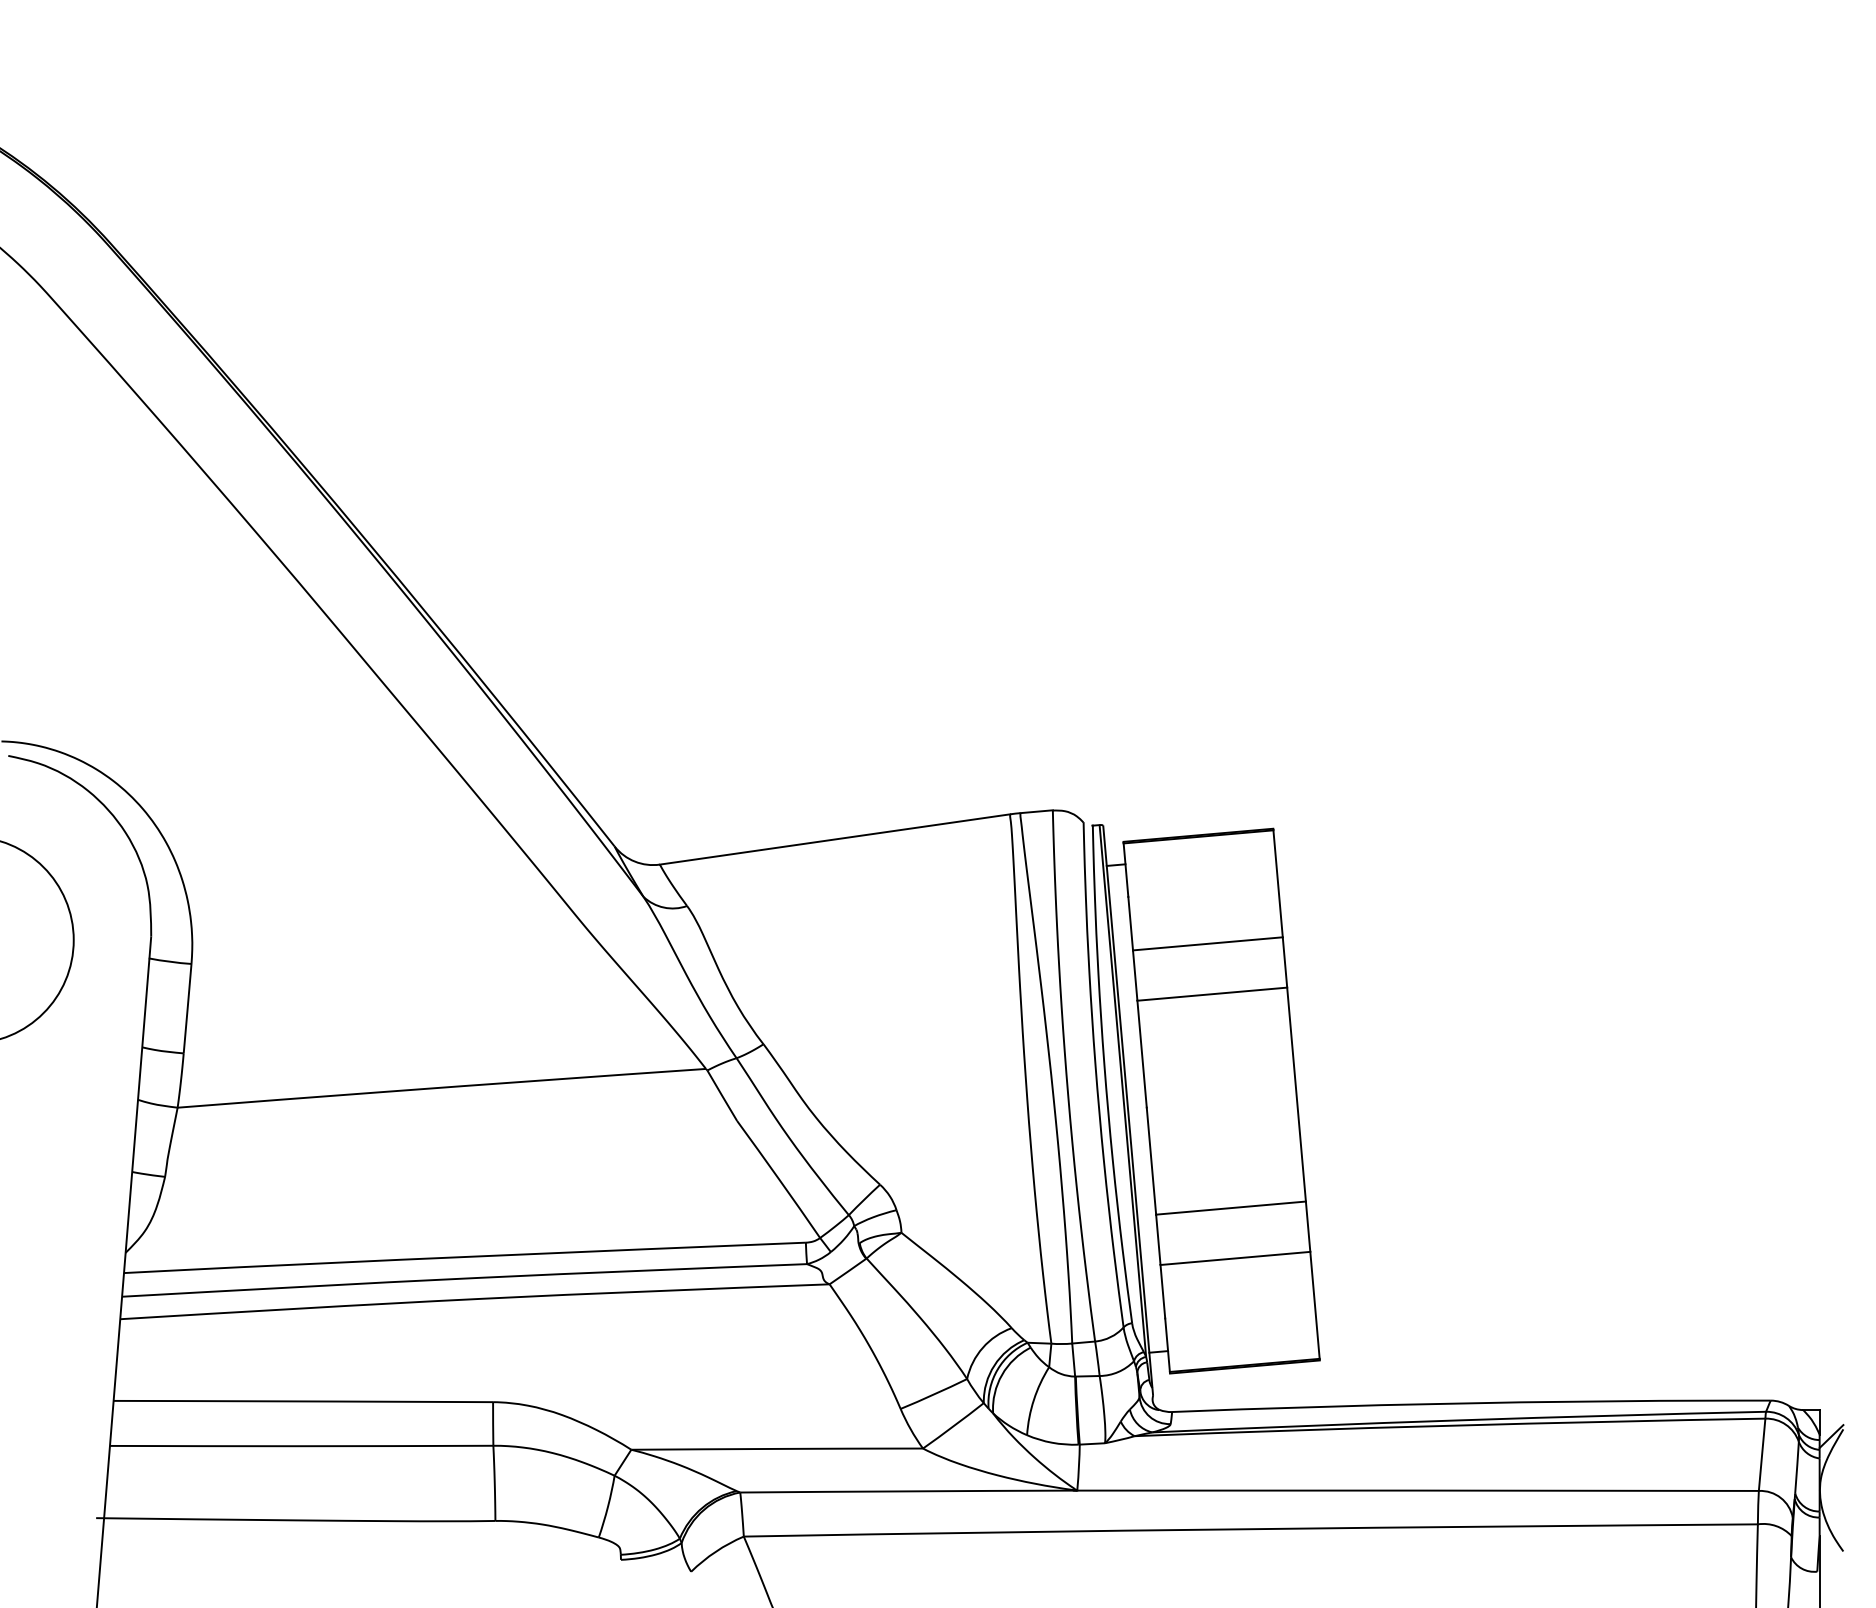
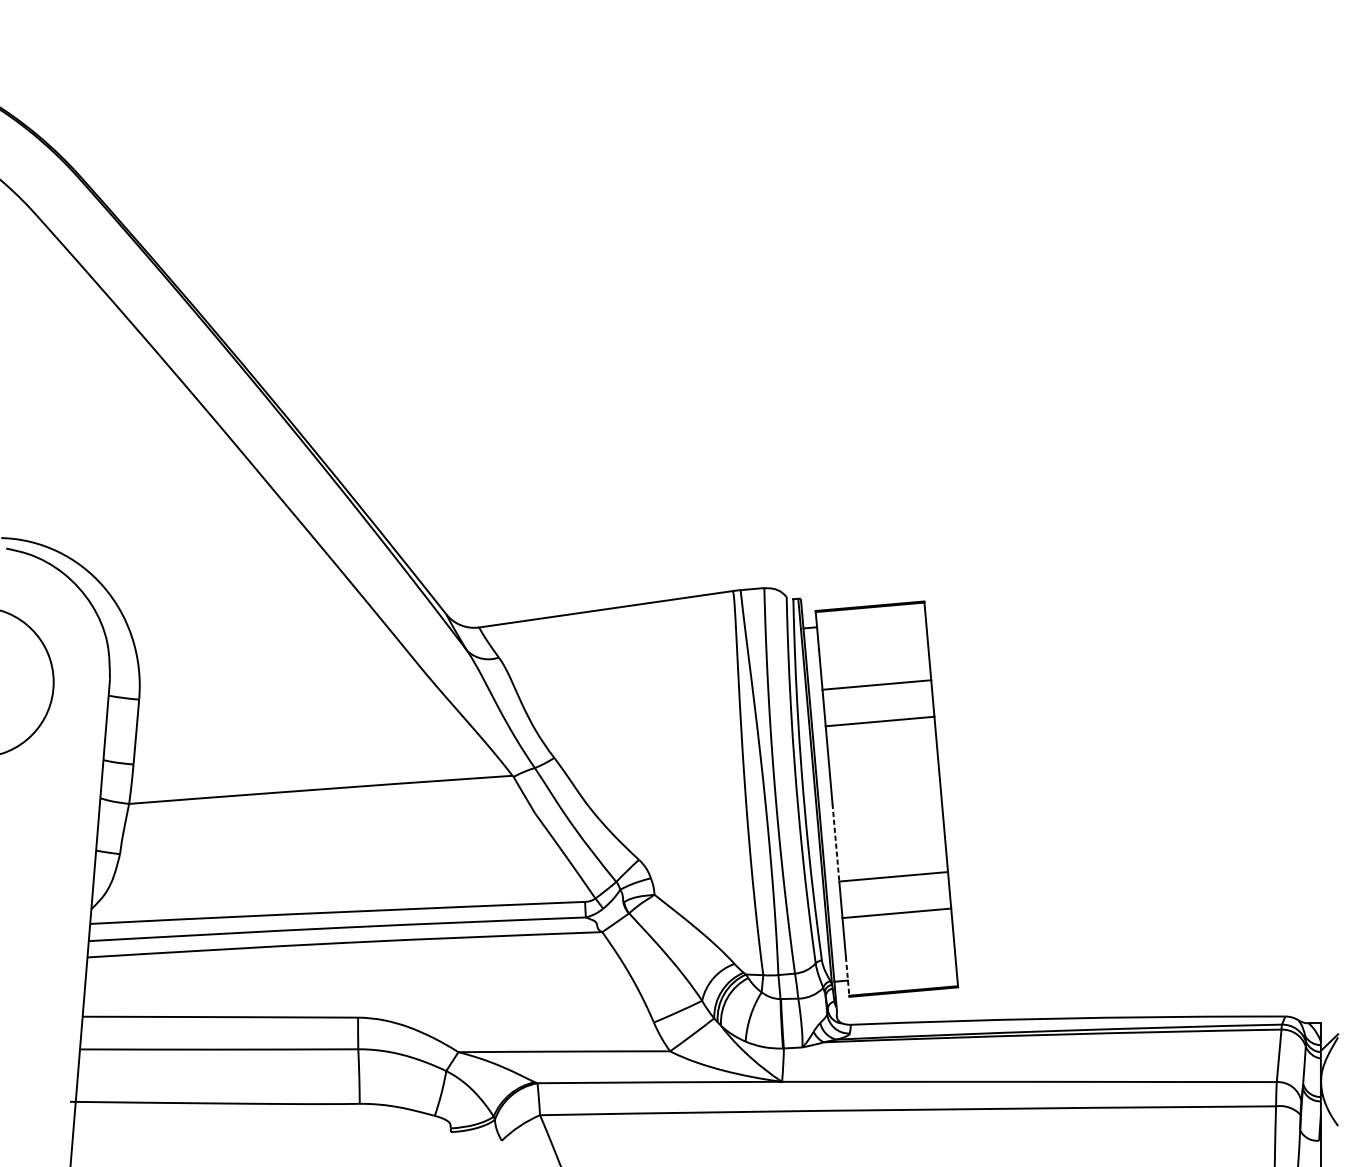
line: (1151, 1161) -> (835, 842), solid -> dashed
line: (1167, 1345) -> (847, 976), solid -> dashed

